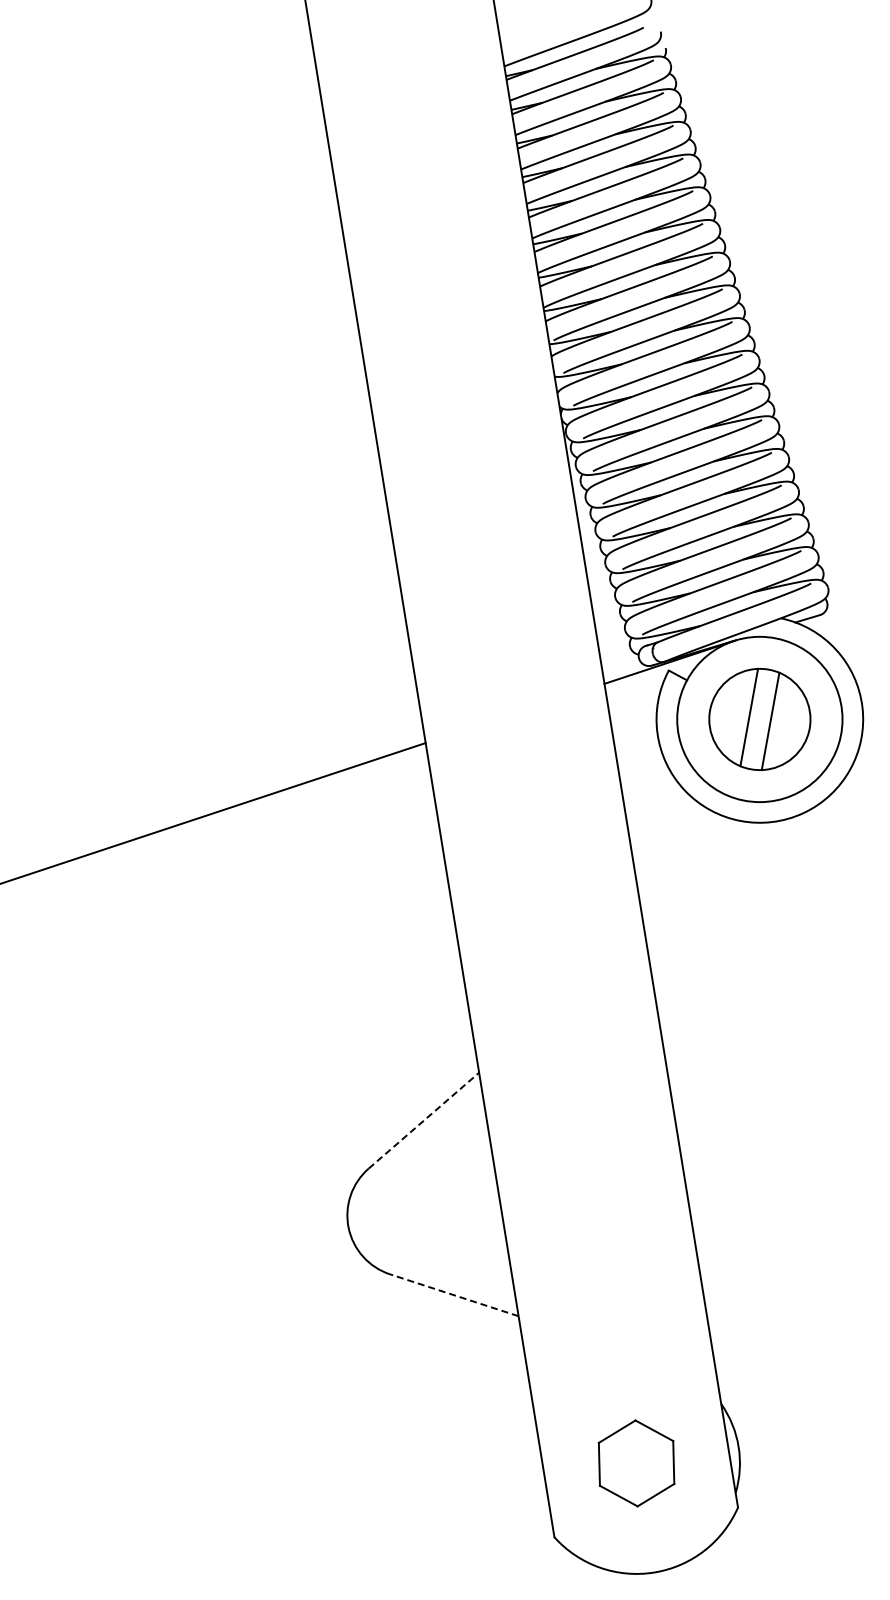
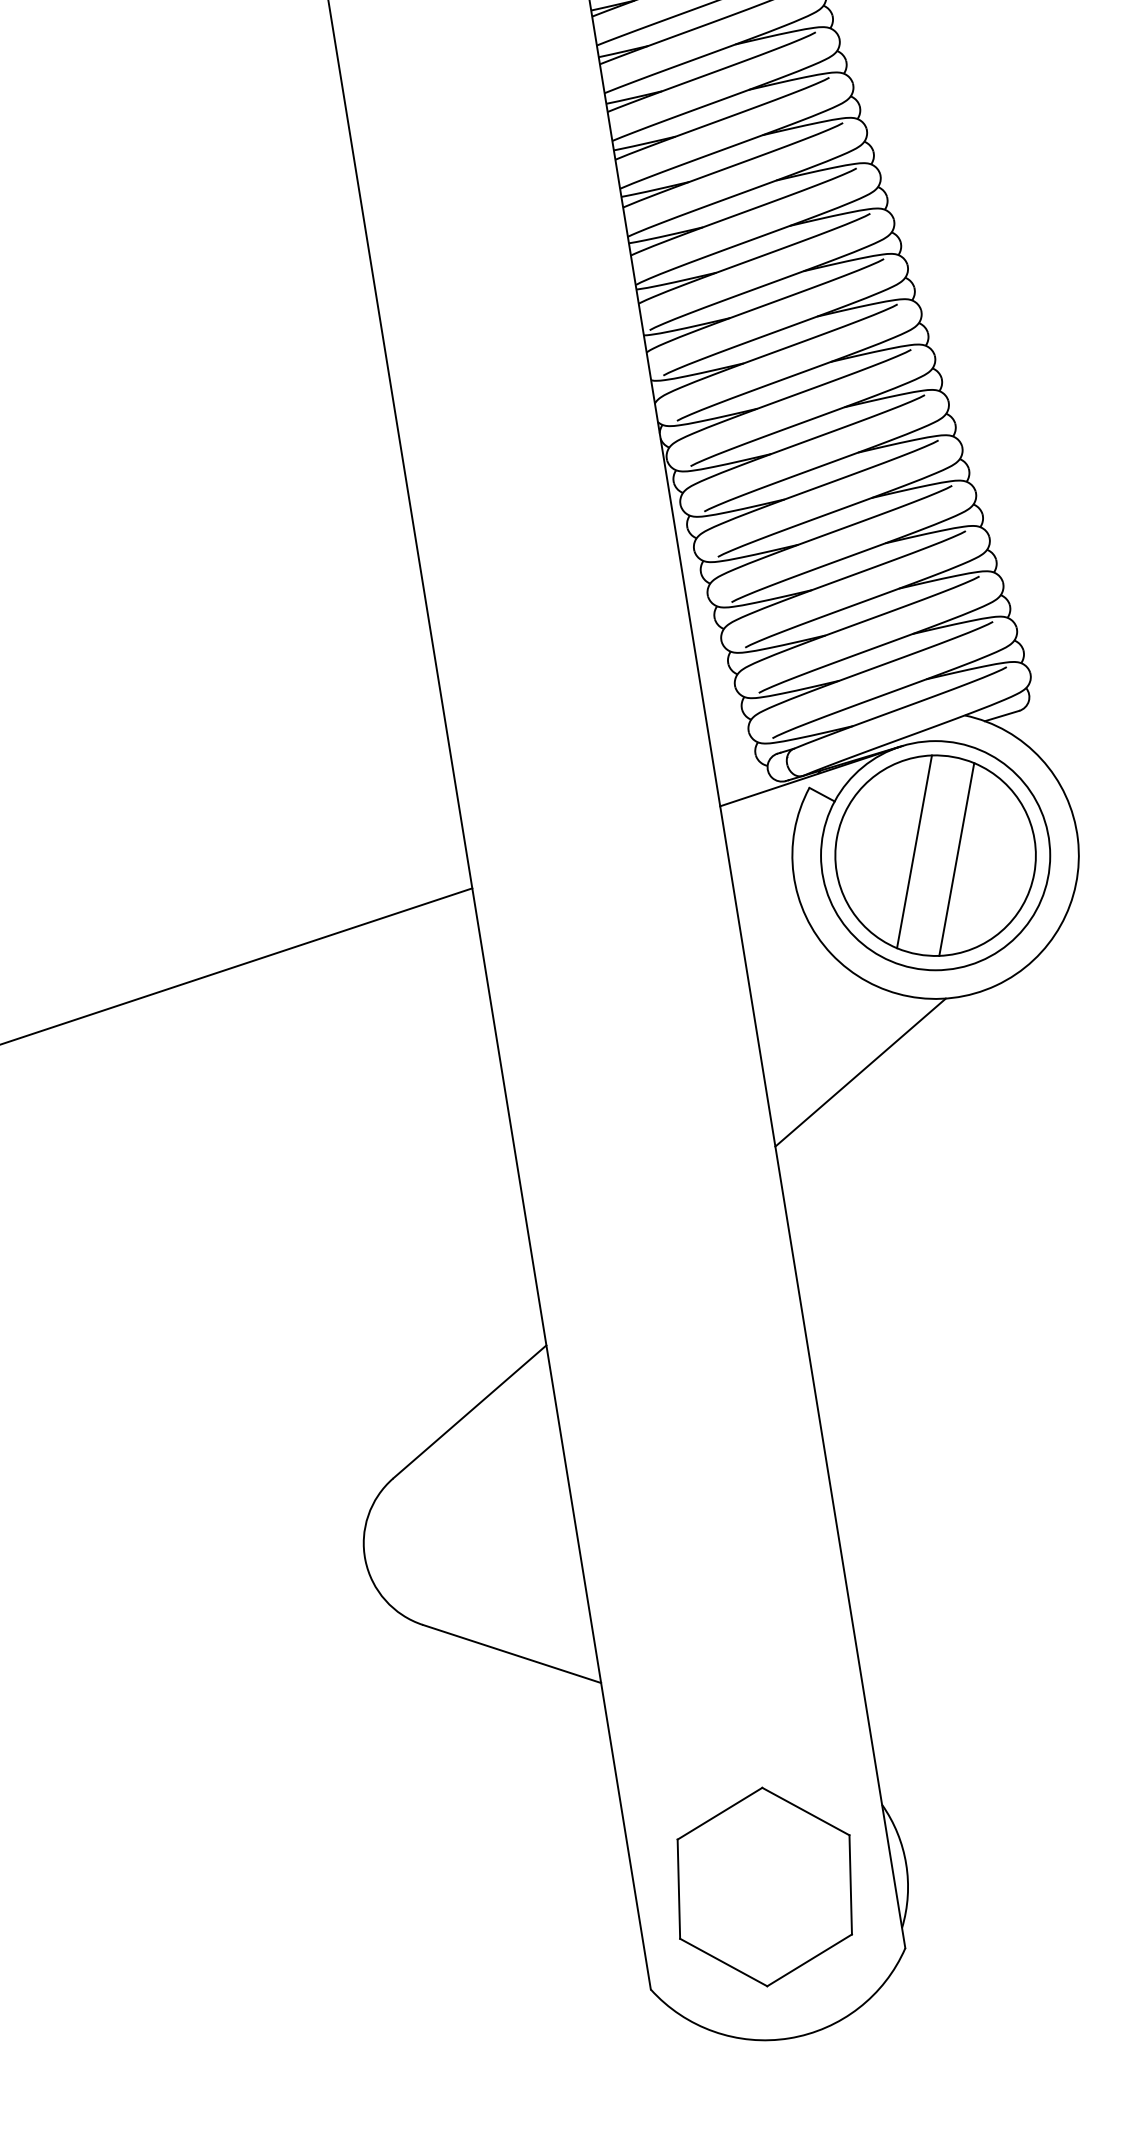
part: (759, 719) -> (935, 855), size x1.43
line: (705, 875) -> (860, 1071), added
line: (424, 1120) -> (470, 1411), dashed -> solid
line: (454, 1295) -> (512, 1654), dashed -> solid
part: (636, 1463) -> (764, 1887), size x1.67

